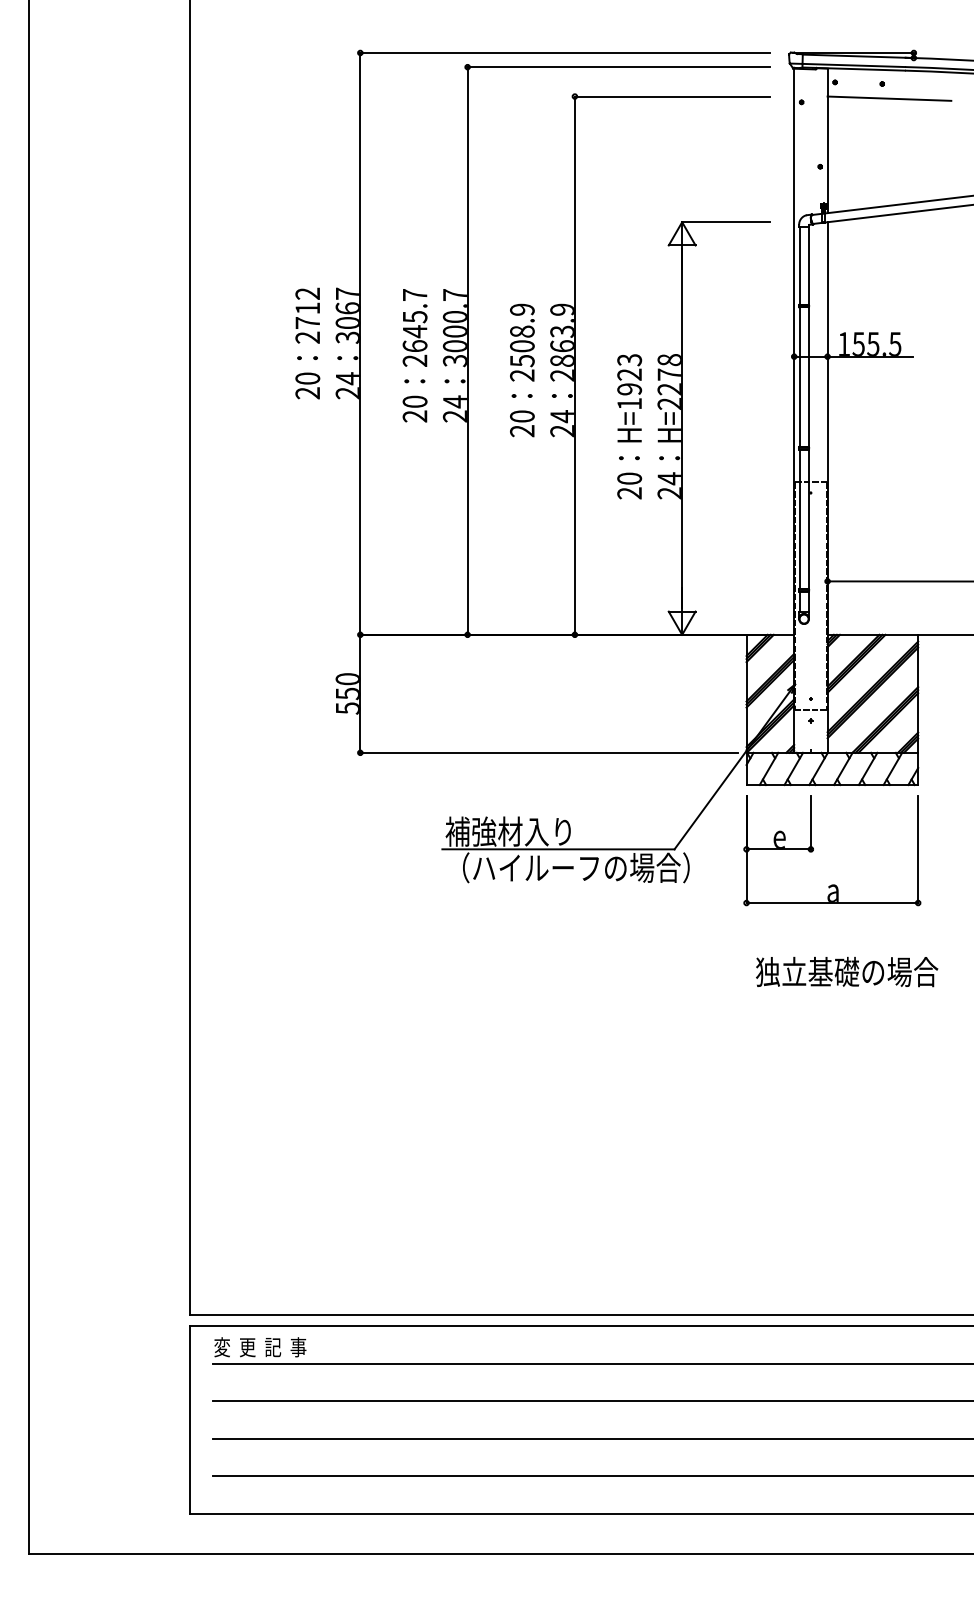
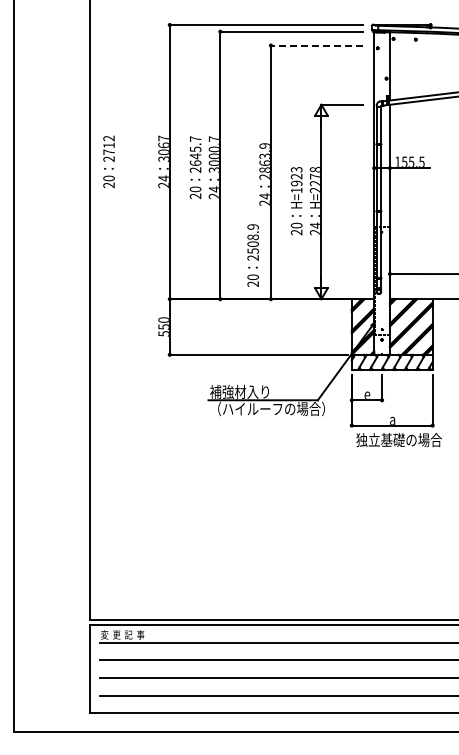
line: (671, 96) -> (316, 45), solid -> dashed
line: (888, 98) -> (418, 46), removed
text: (306, 342) -> (108, 161), moved
text: (520, 370) -> (252, 255), moved
text: (845, 972) -> (398, 440), moved

